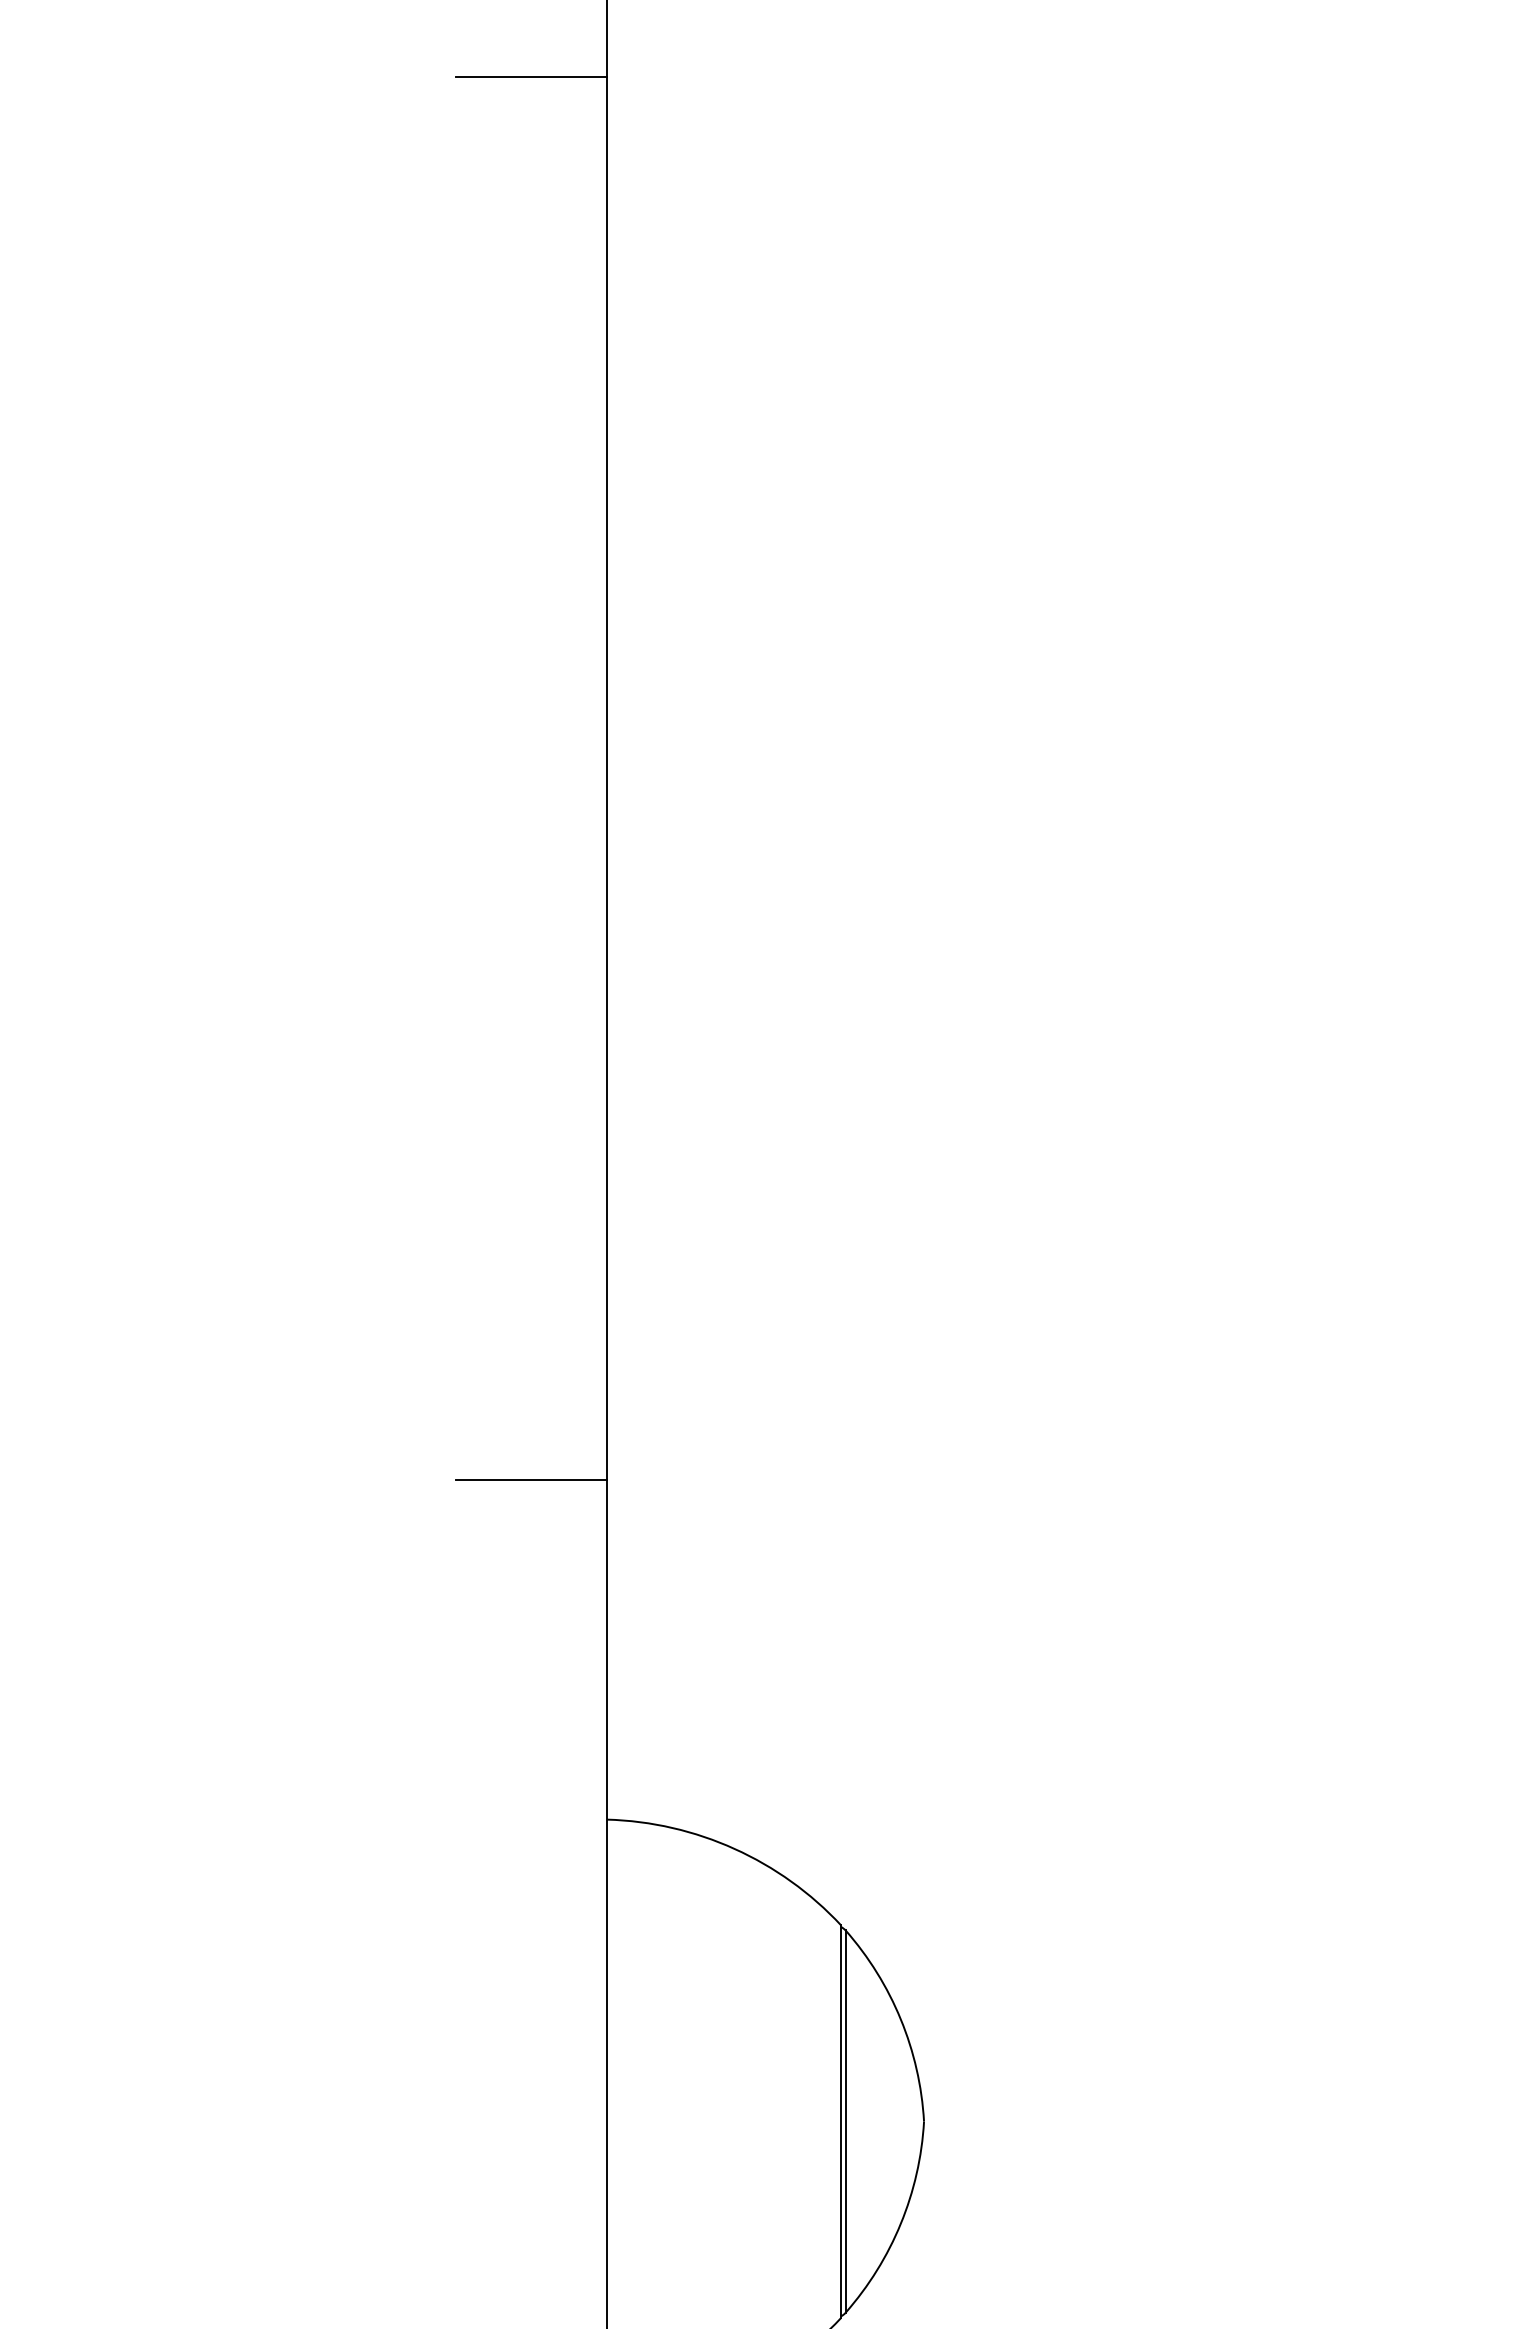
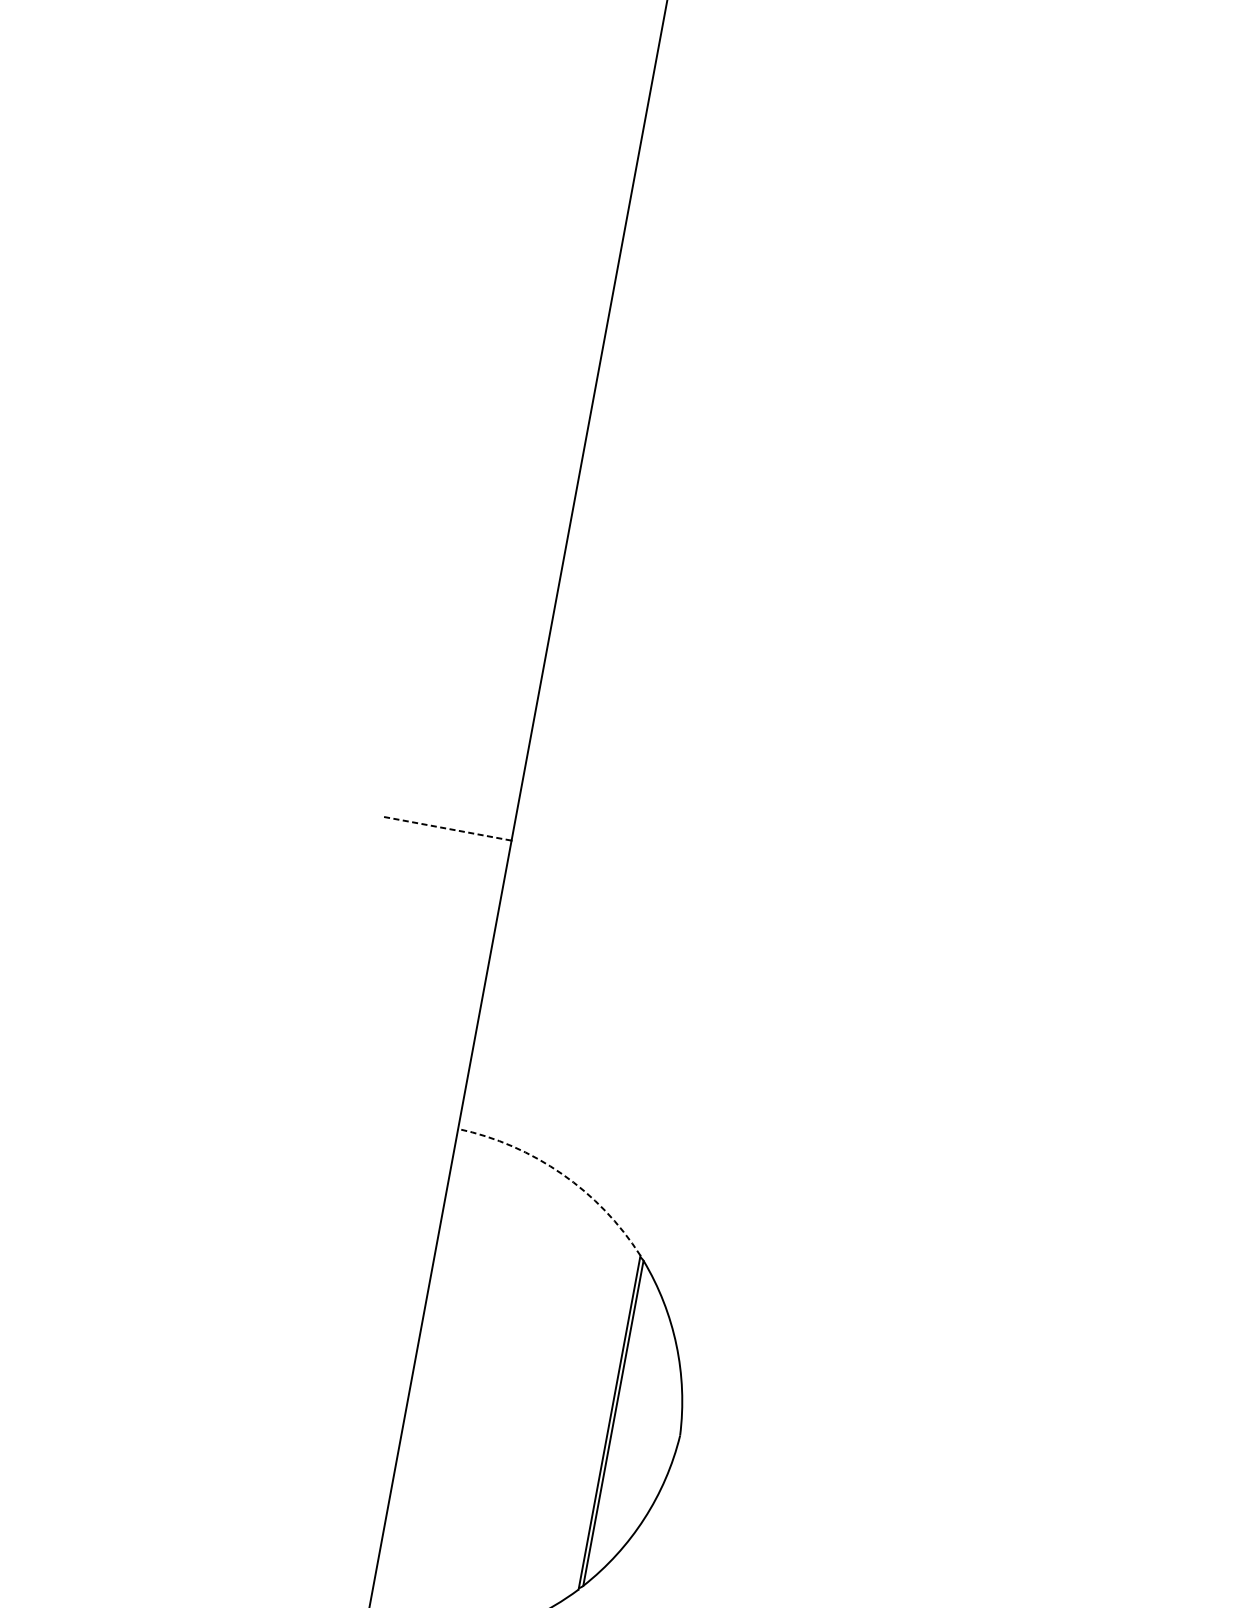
line: (531, 1480) -> (447, 828), solid -> dashed
arc: (734, 1848) -> (562, 1173), solid -> dashed

